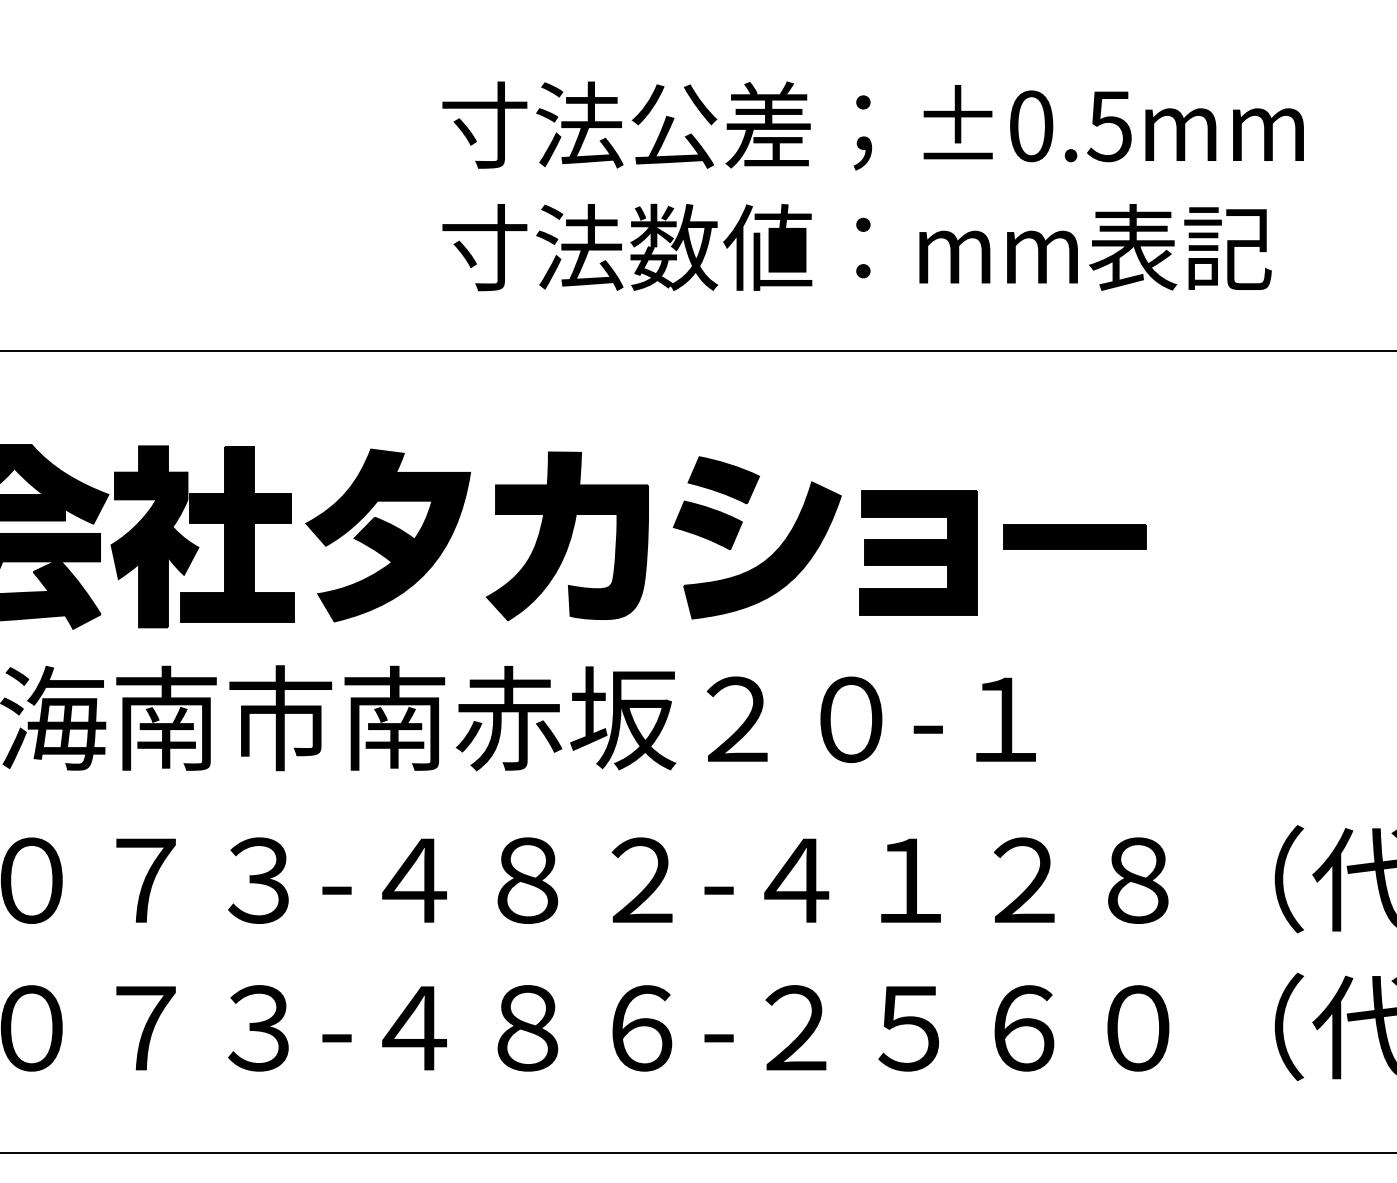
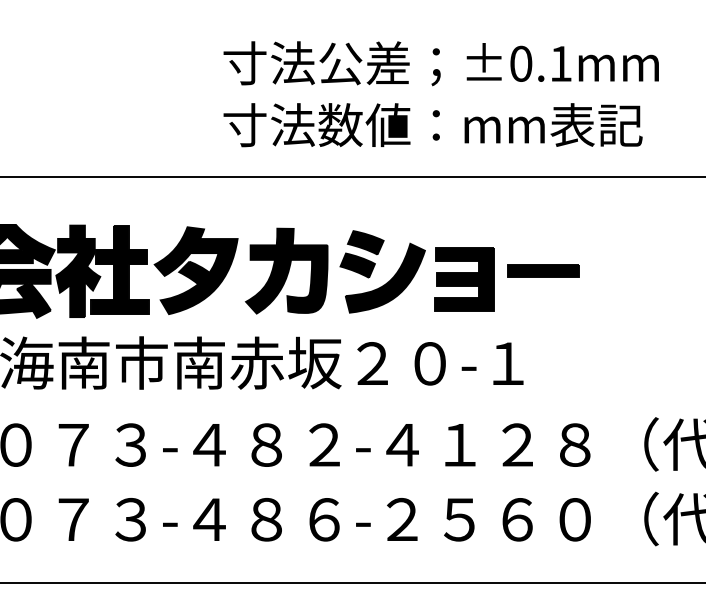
text: (1109, 125) -> (560, 63), ±0.5mm -> ±0.1mm

